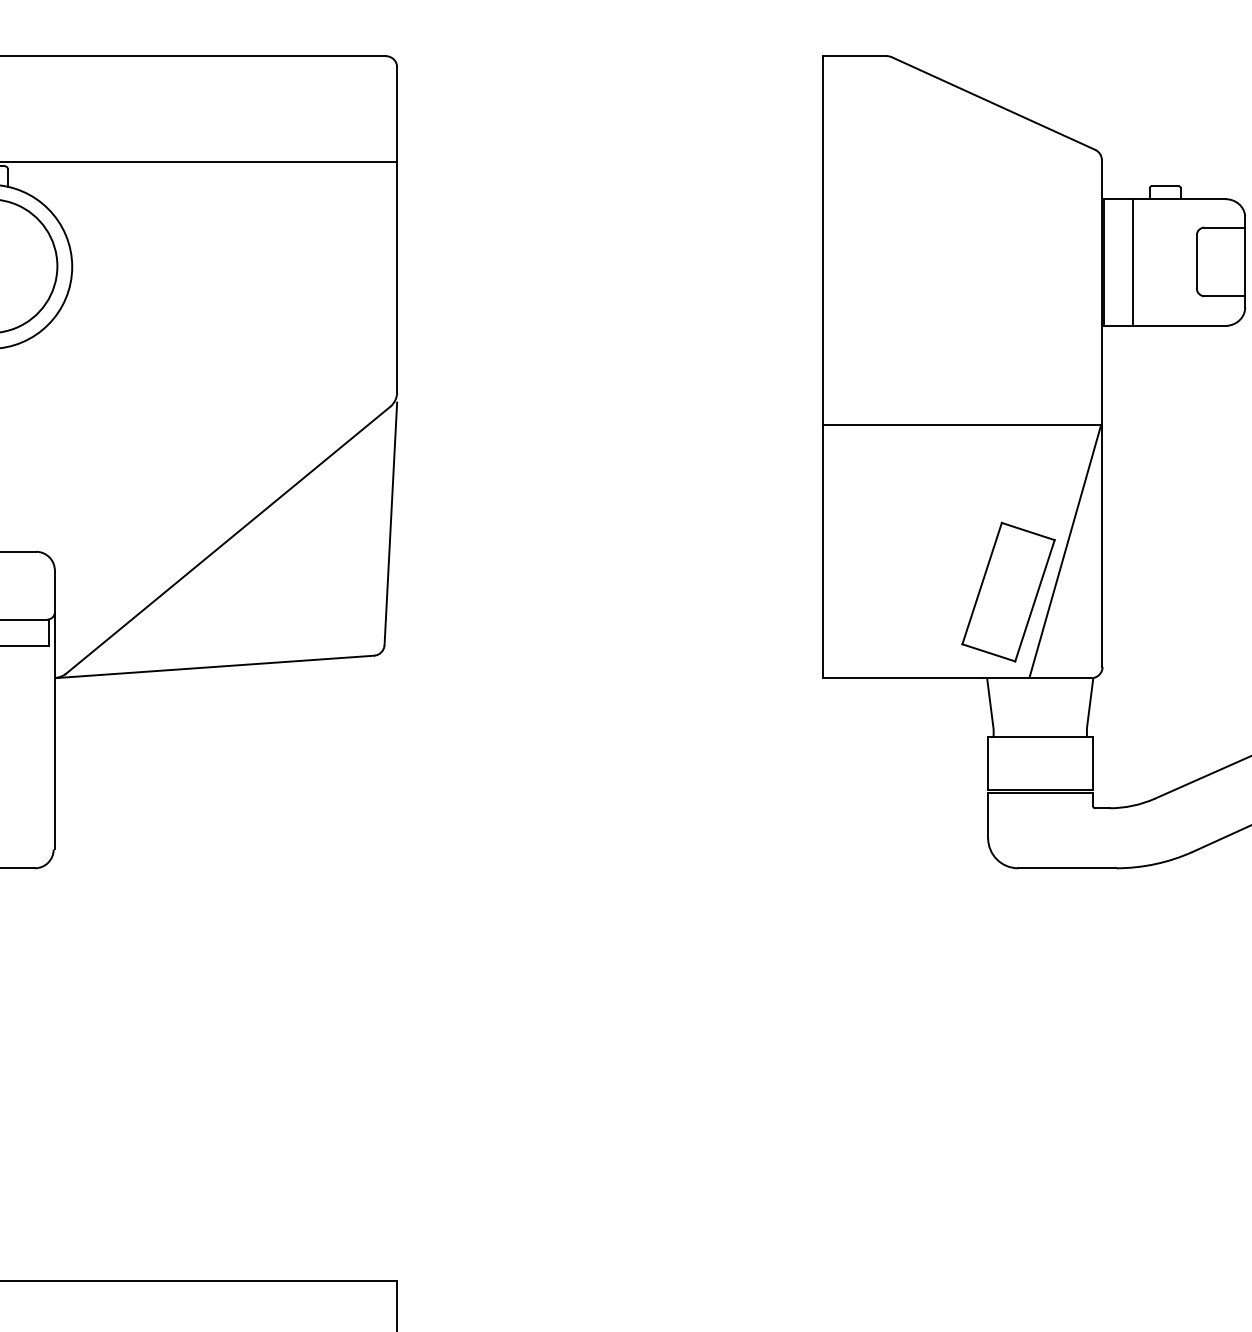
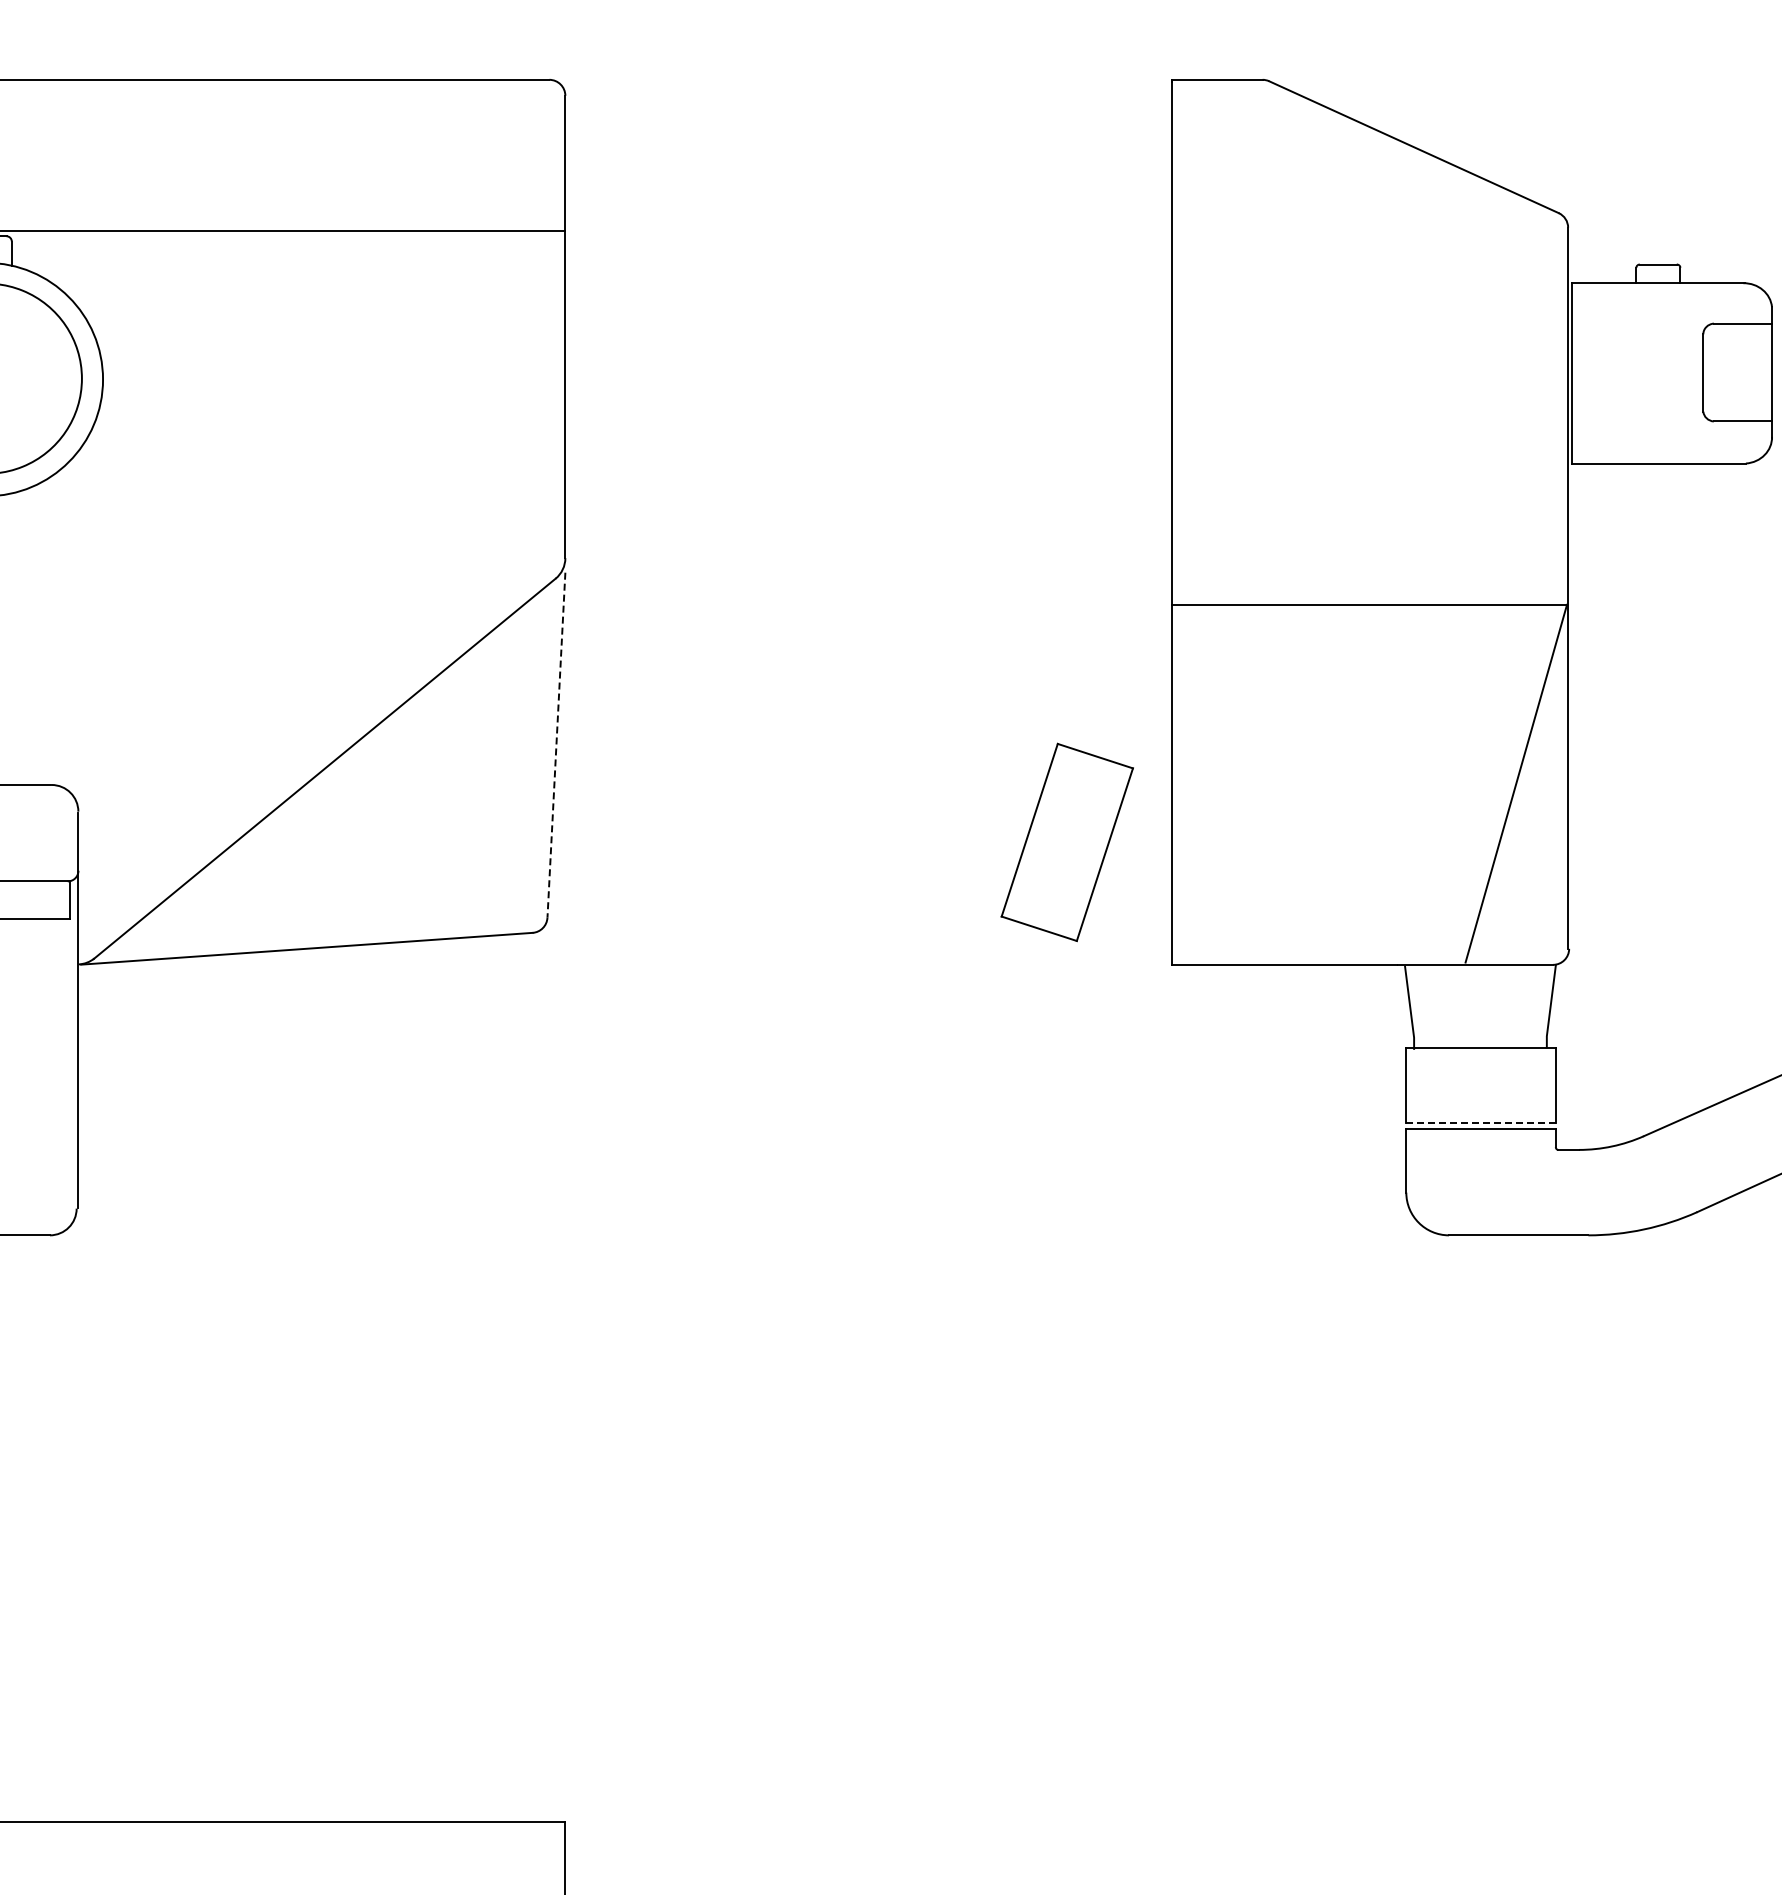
line: (1133, 262) -> (1612, 373), removed
line: (390, 524) -> (556, 745), solid -> dashed
part: (1007, 592) -> (1066, 842), moved
line: (1041, 789) -> (1481, 1123), solid -> dashed

